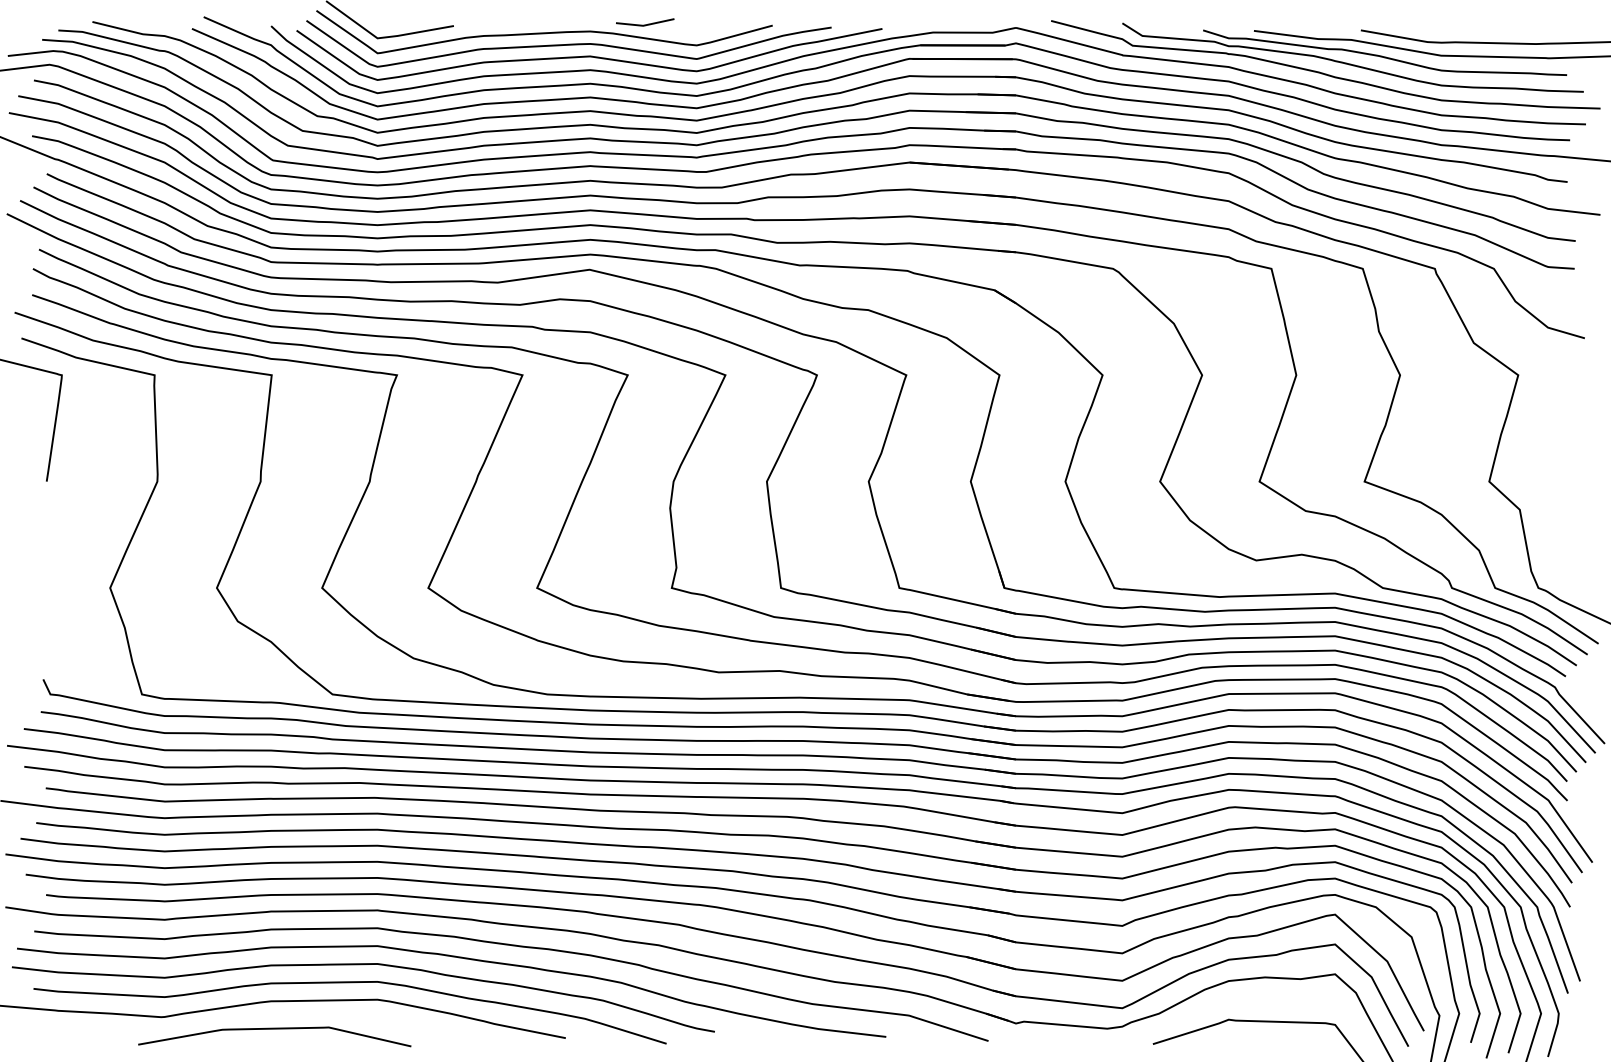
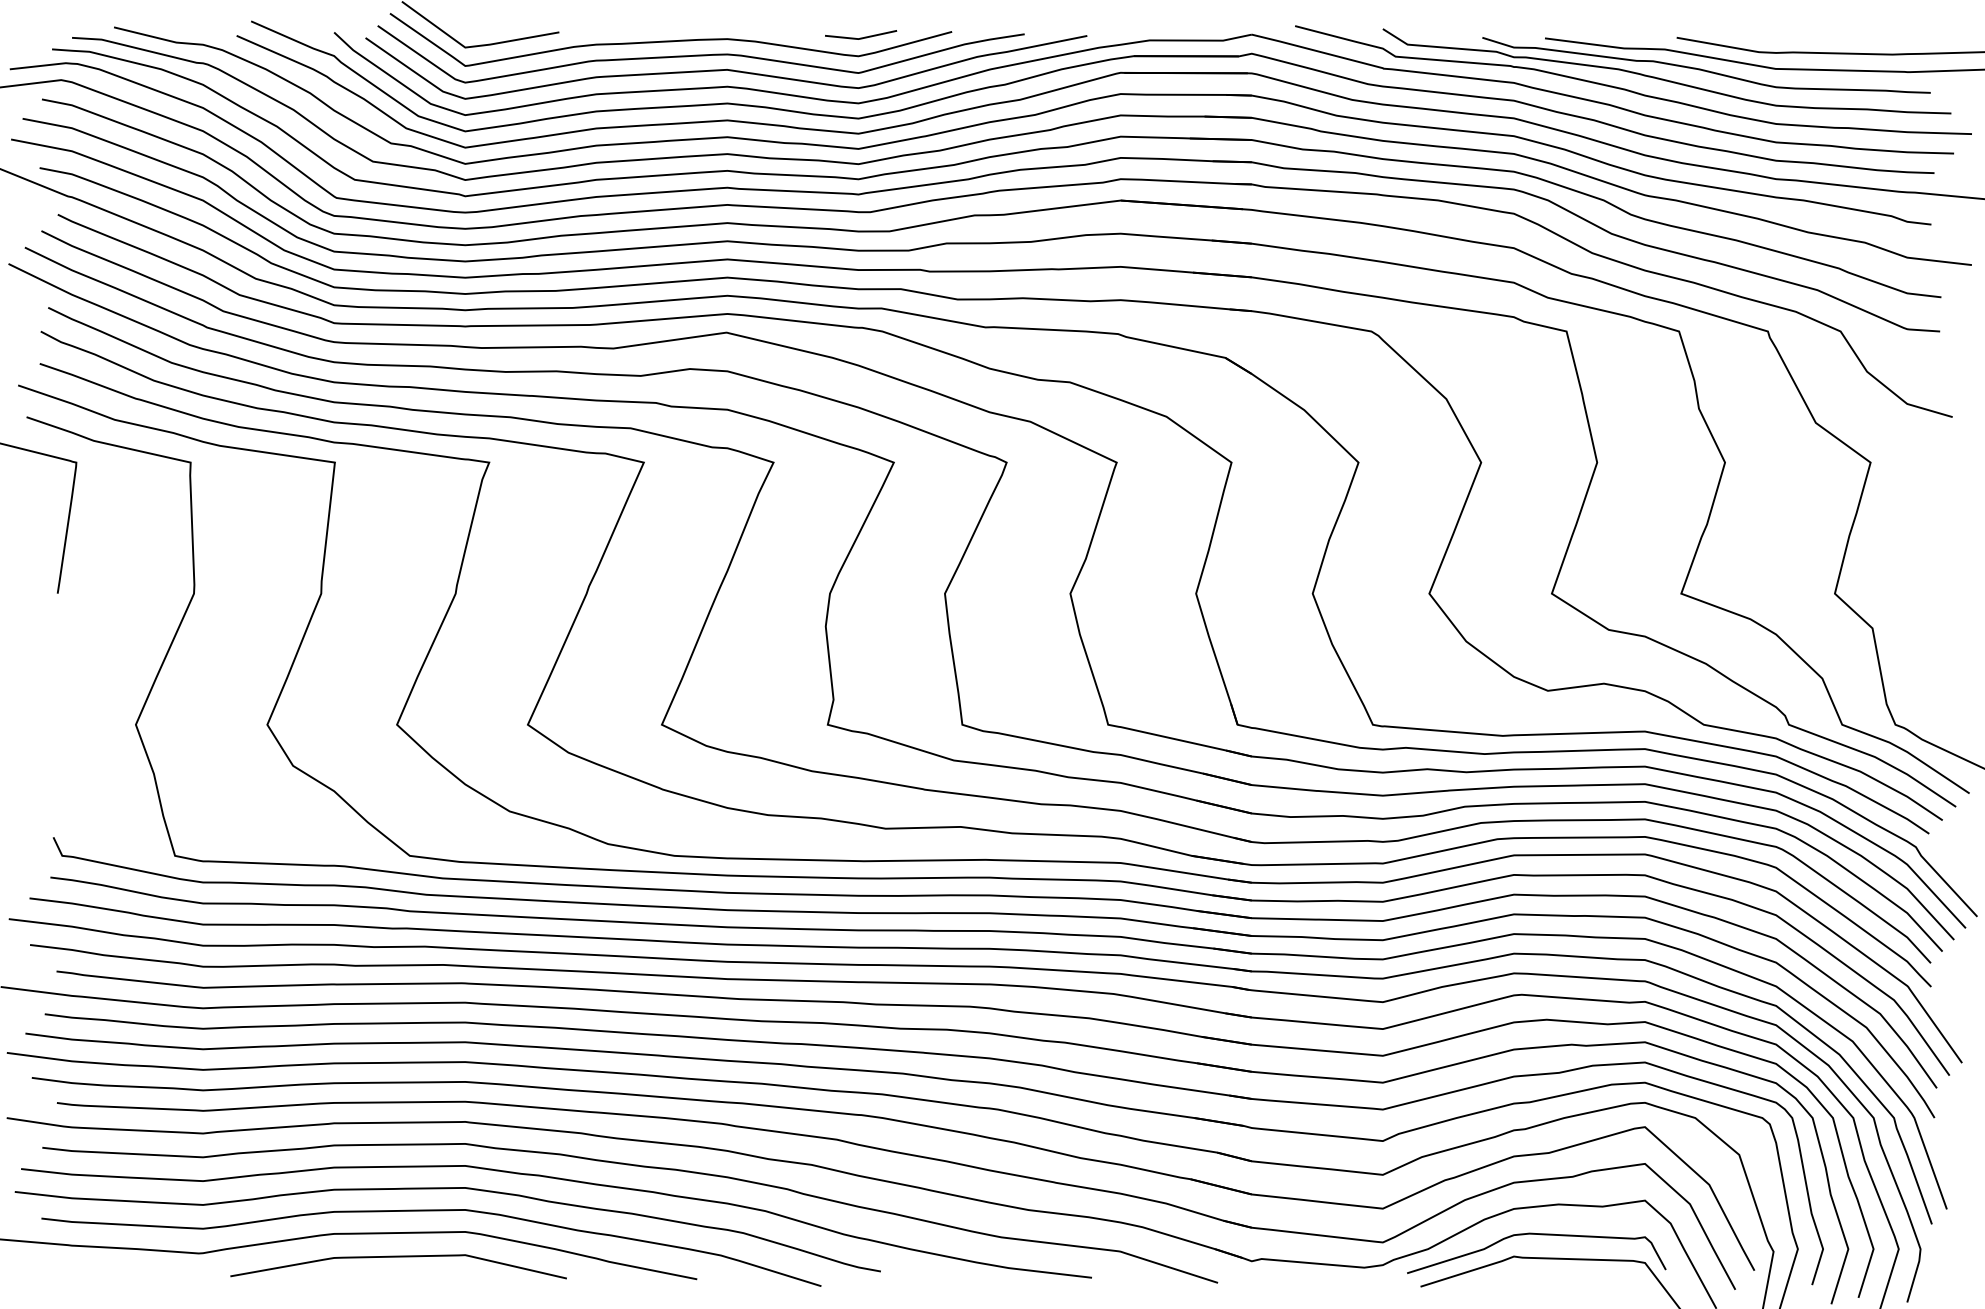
line: (645, 24) -> (861, 37), moved
curve: (1250, 1002) -> (1540, 1235), added
curve: (274, 1029) -> (398, 1257), moved

